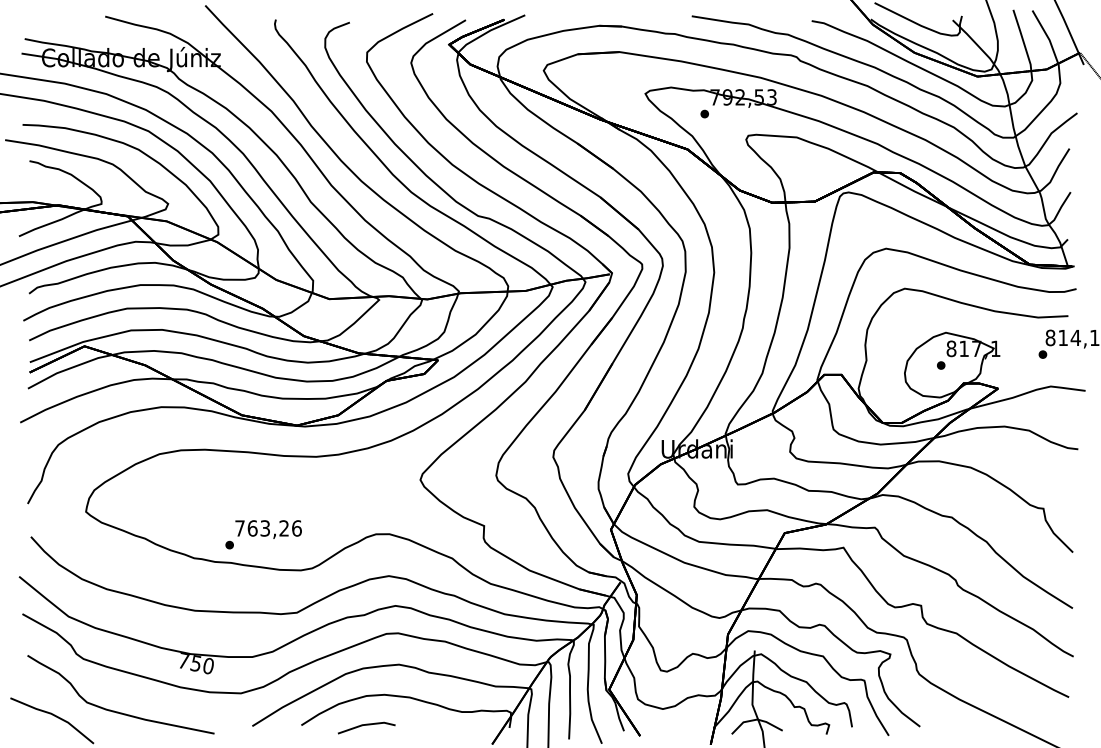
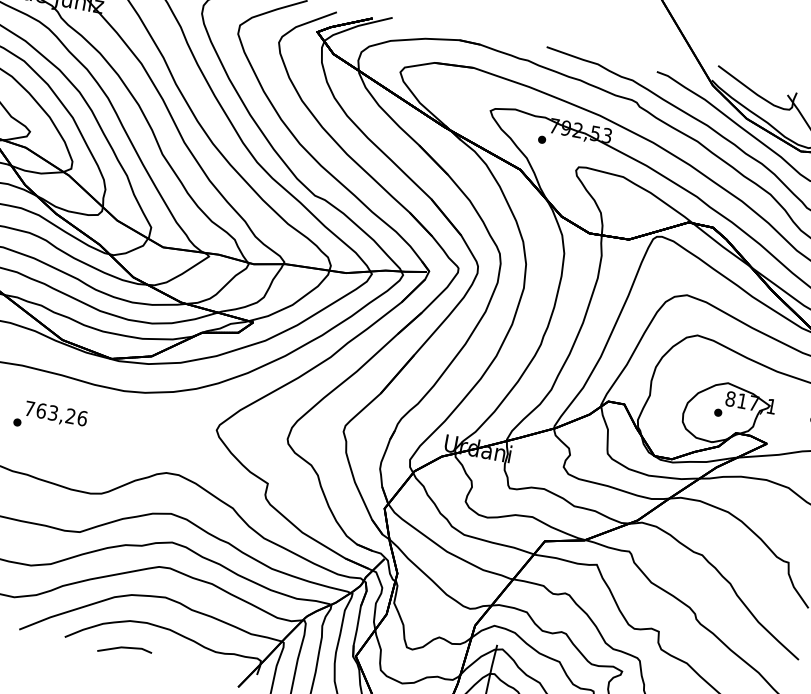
text: (263, 534) -> (50, 418), moved

